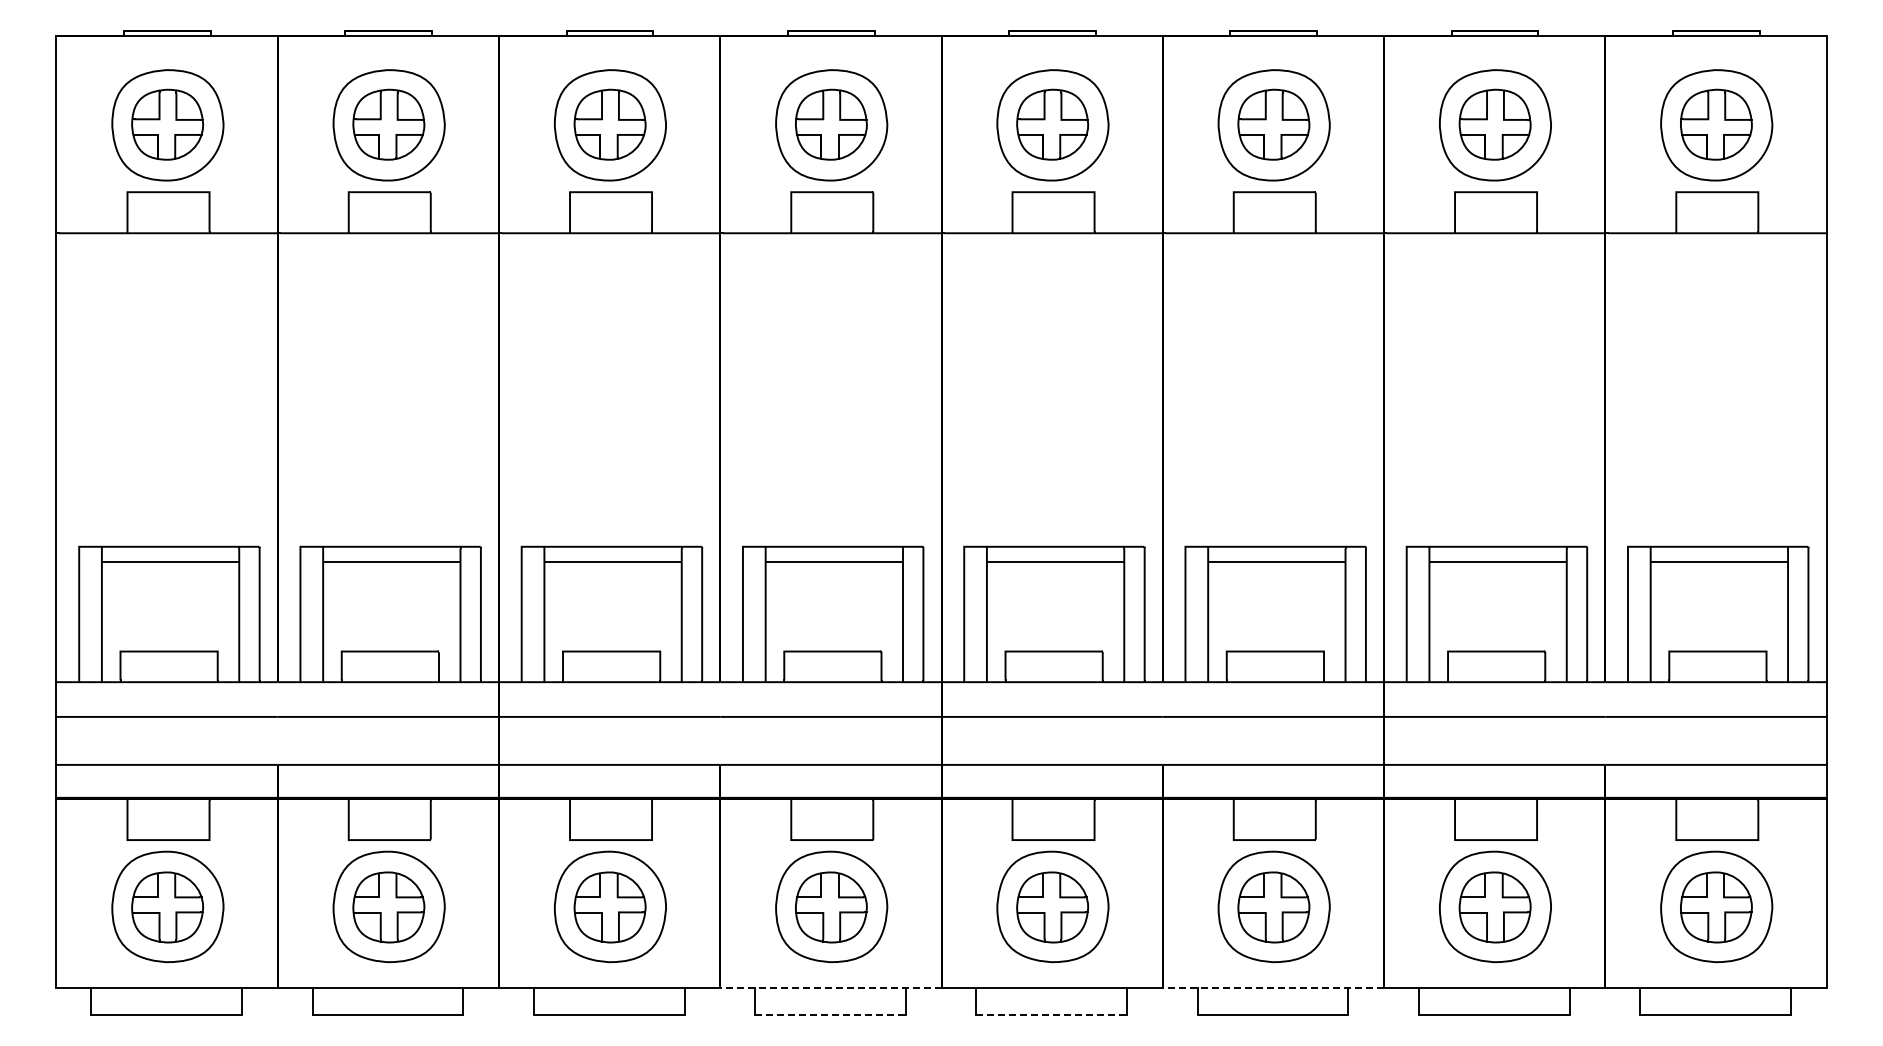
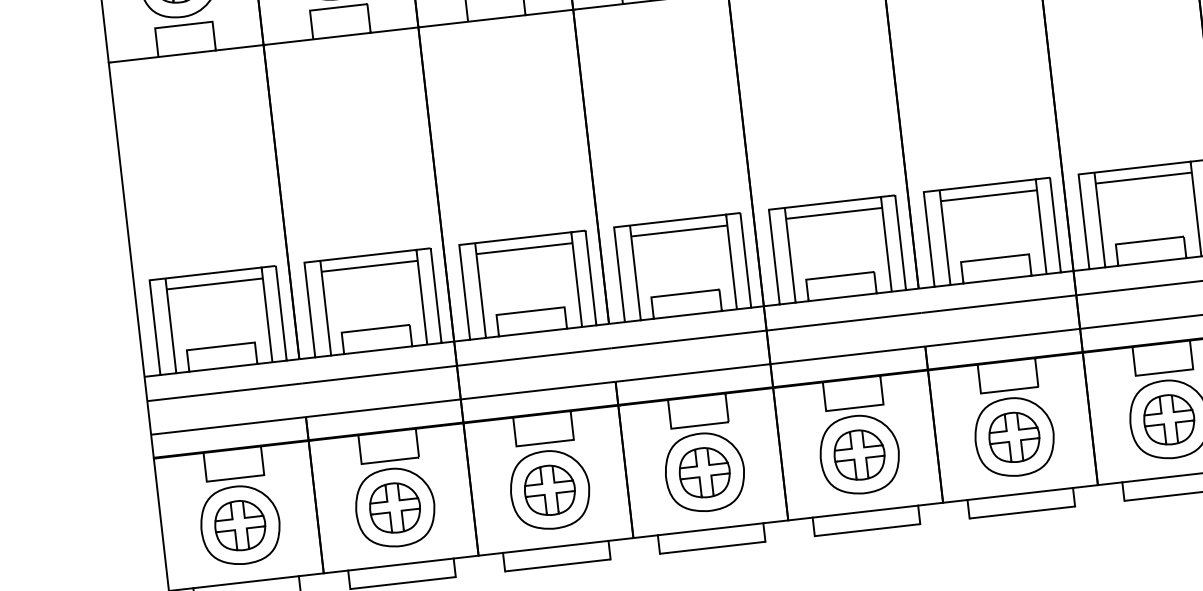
line: (830, 988) -> (710, 529), dashed -> solid
line: (1273, 988) -> (1020, 494), dashed -> solid
line: (831, 1014) -> (713, 547), dashed -> solid
line: (1052, 1014) -> (868, 529), dashed -> solid

